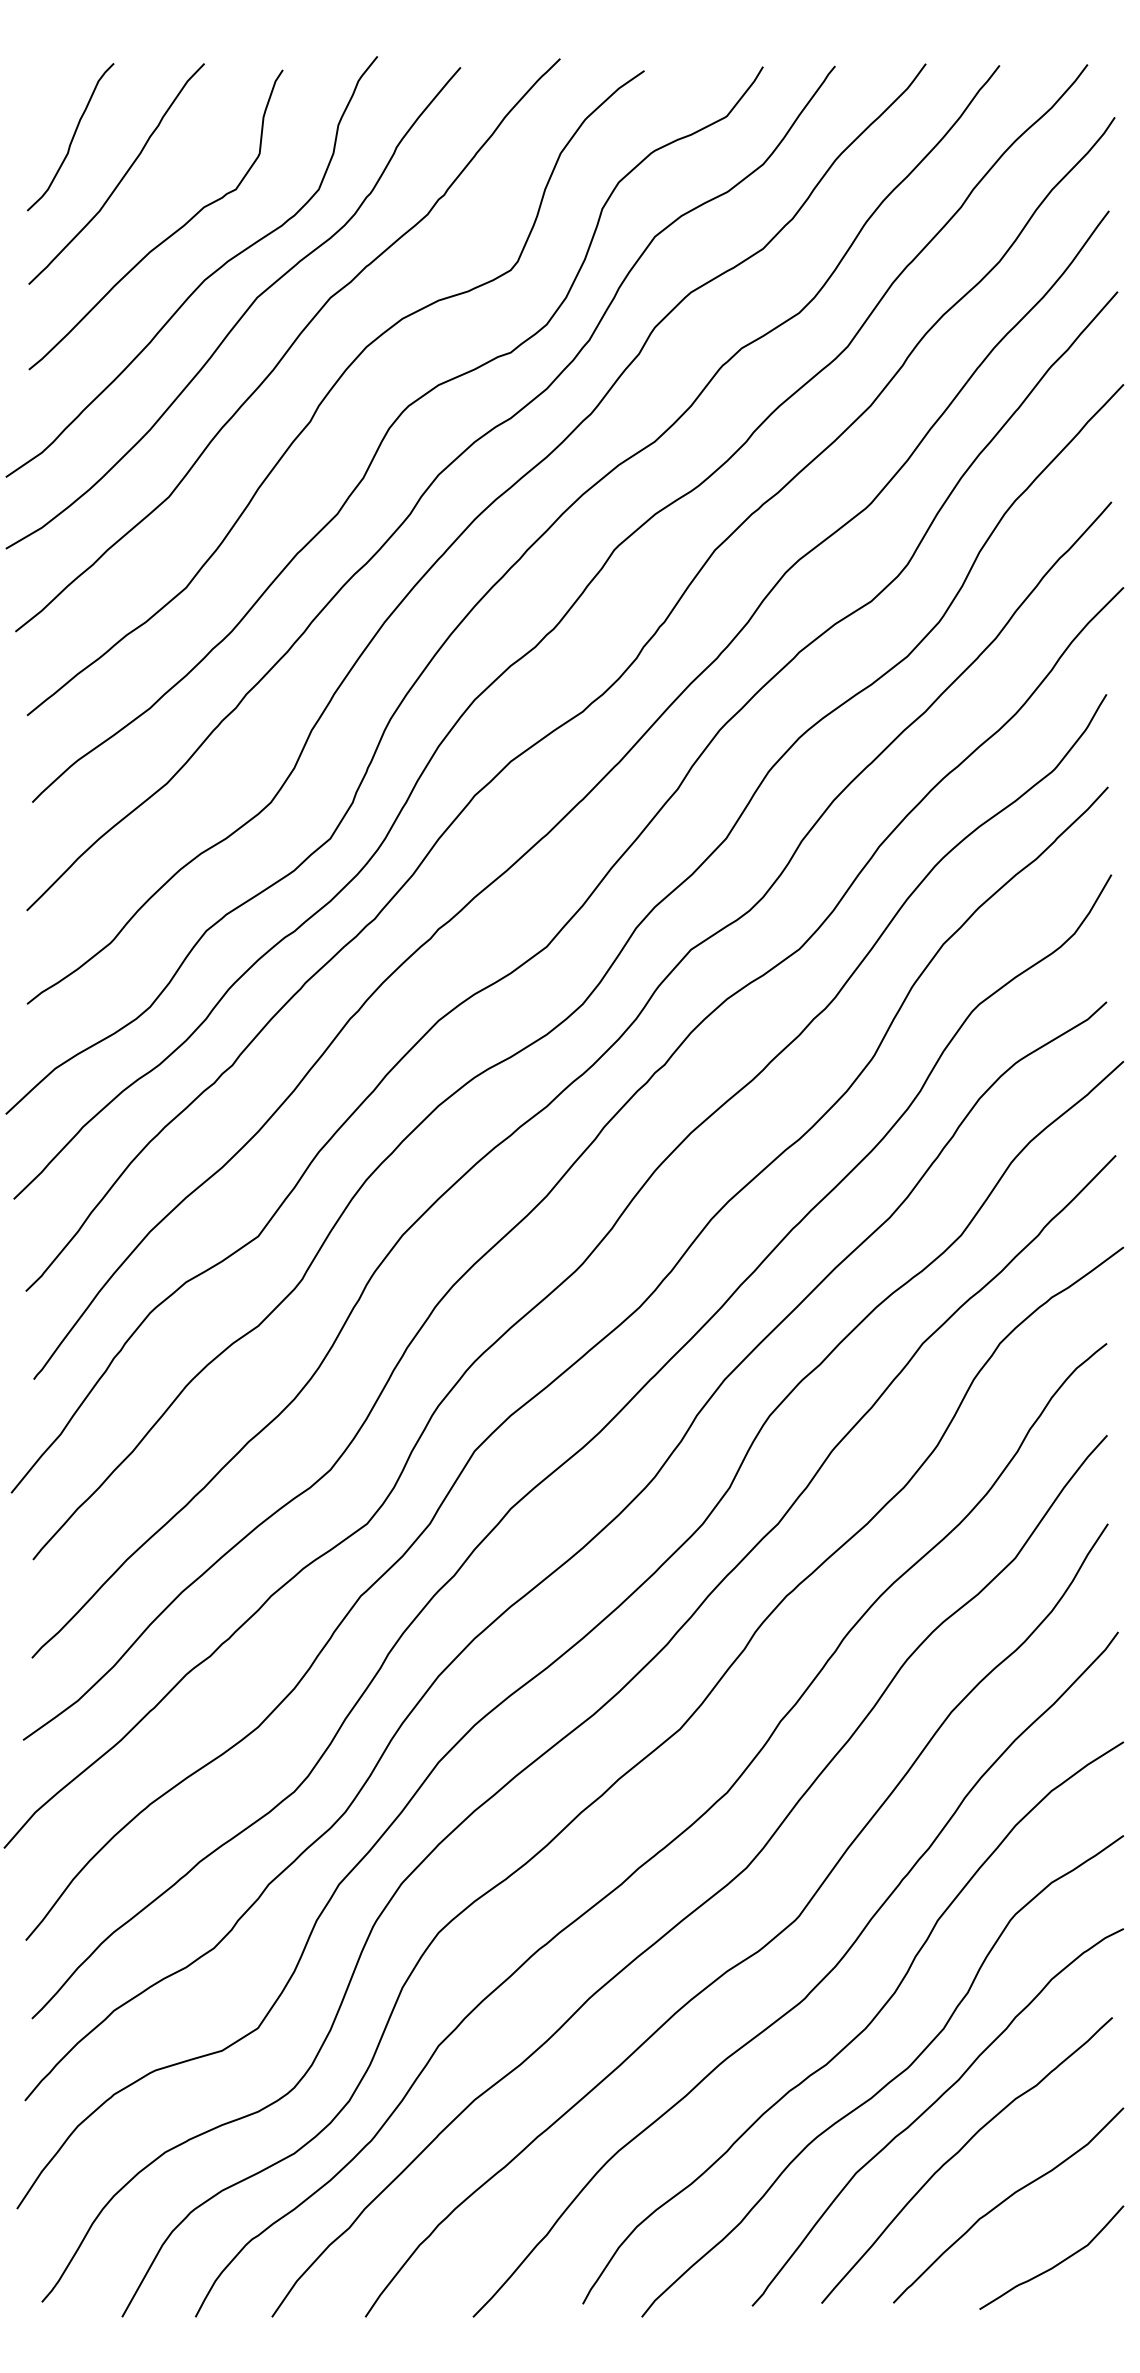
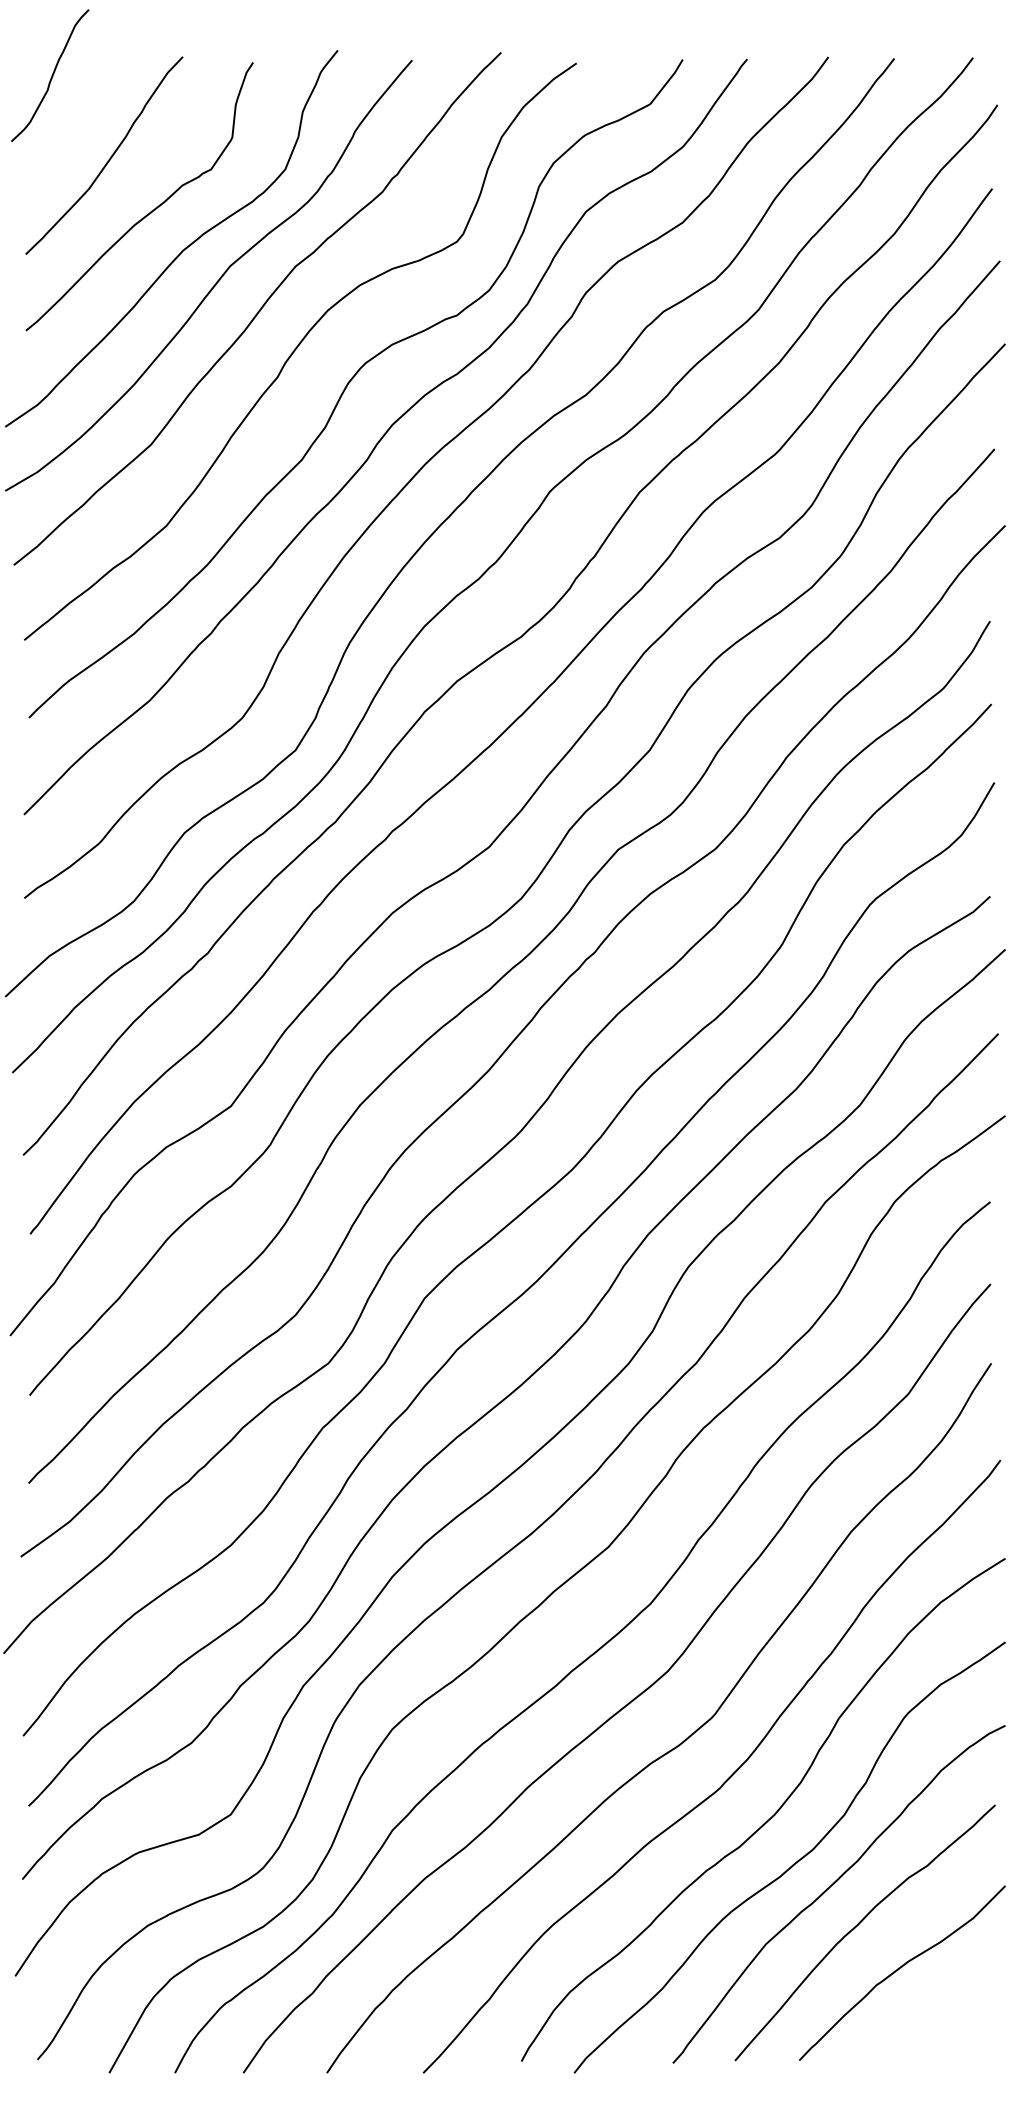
curve: (72, 136) -> (51, 75), moved
curve: (1054, 2265) -> (943, 2026), removed

